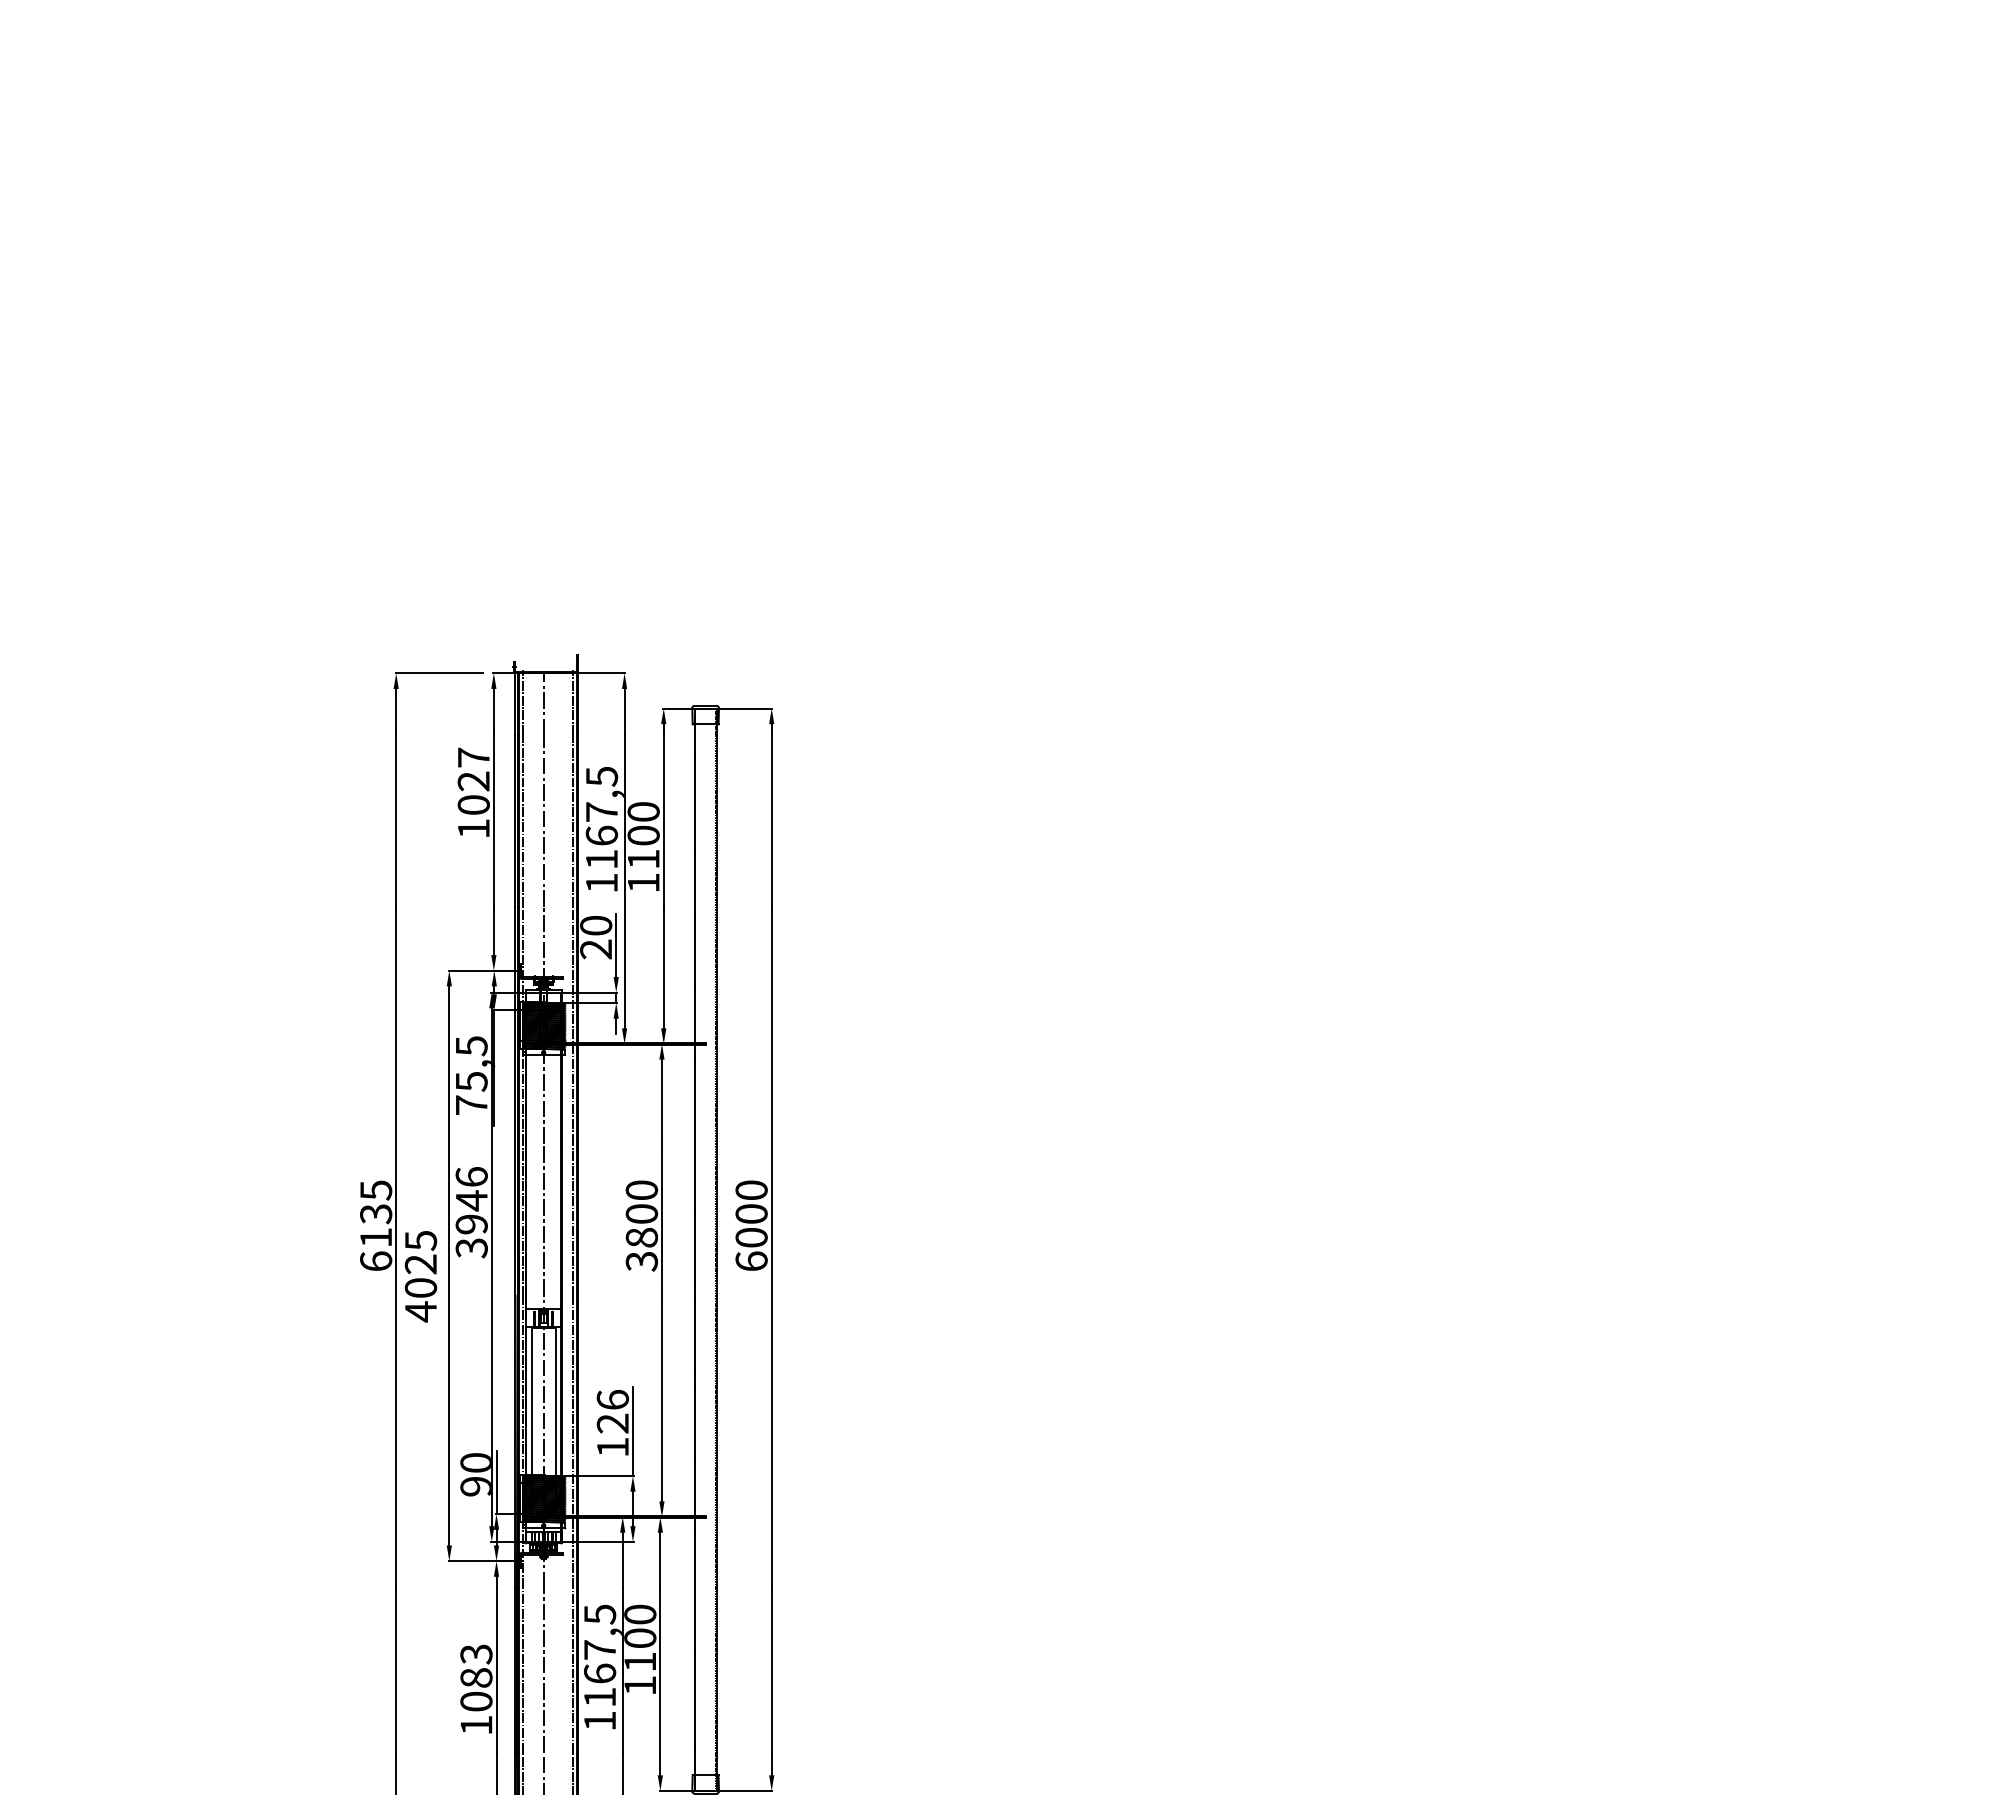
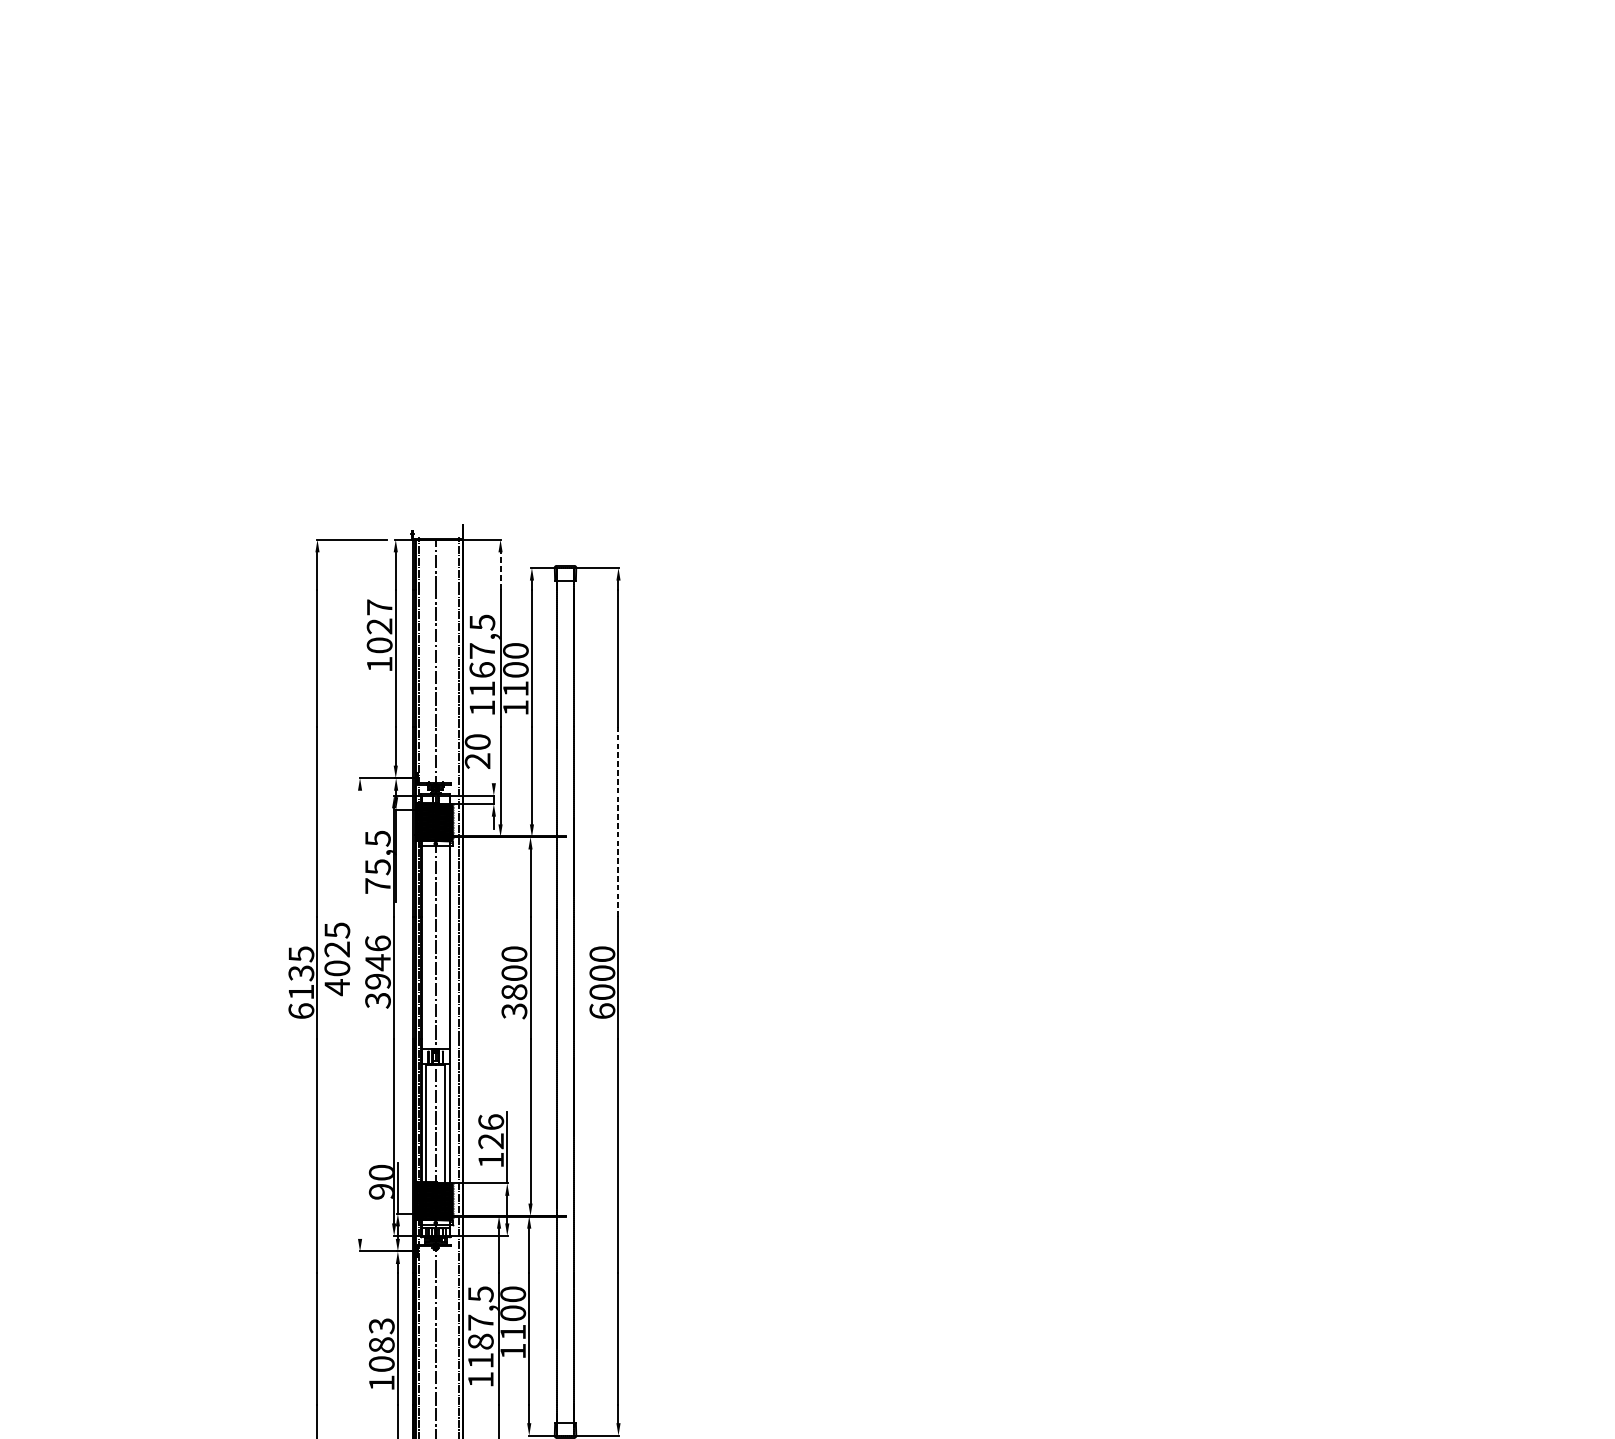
line: (624, 711) -> (500, 570), solid -> dashed
line: (616, 944) -> (494, 757), removed
line: (771, 1024) -> (618, 821), solid -> dashed
line: (449, 1265) -> (360, 1014), removed
text: (420, 1276) -> (336, 959), moved
text: (599, 1673) -> (480, 1341), 1167,5 -> 1187,5

